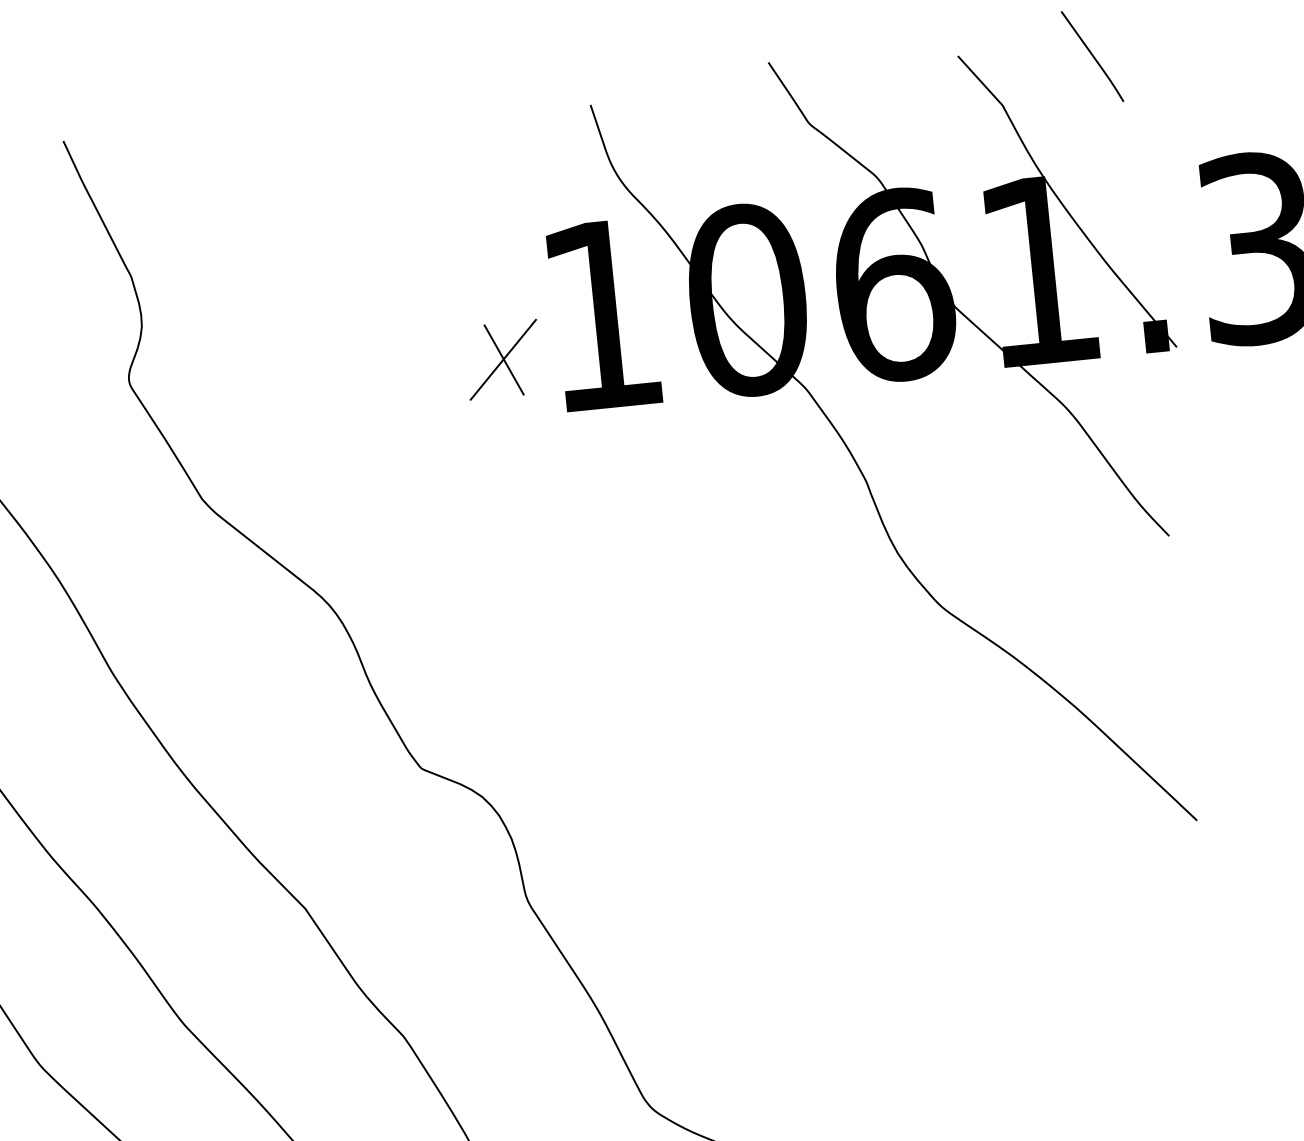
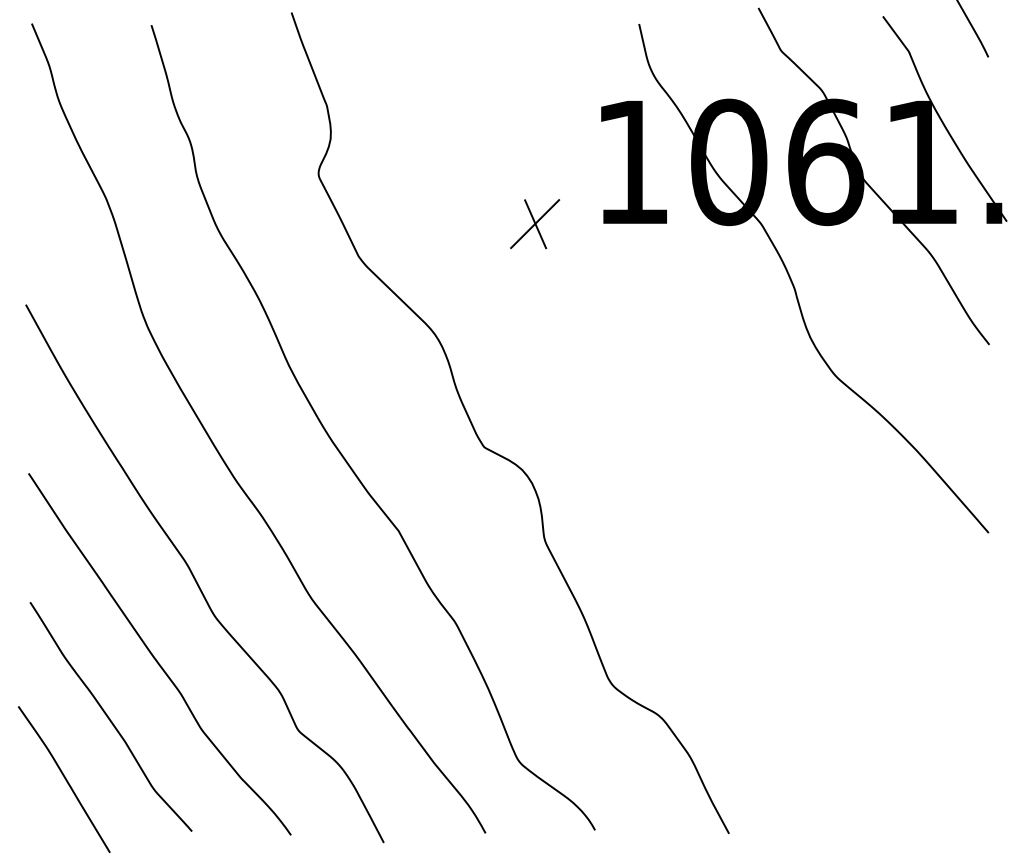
part: (504, 360) -> (535, 224), moved

